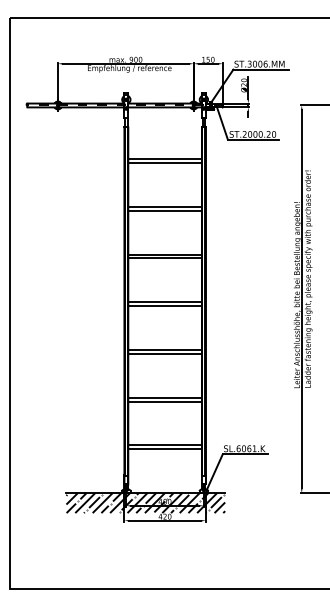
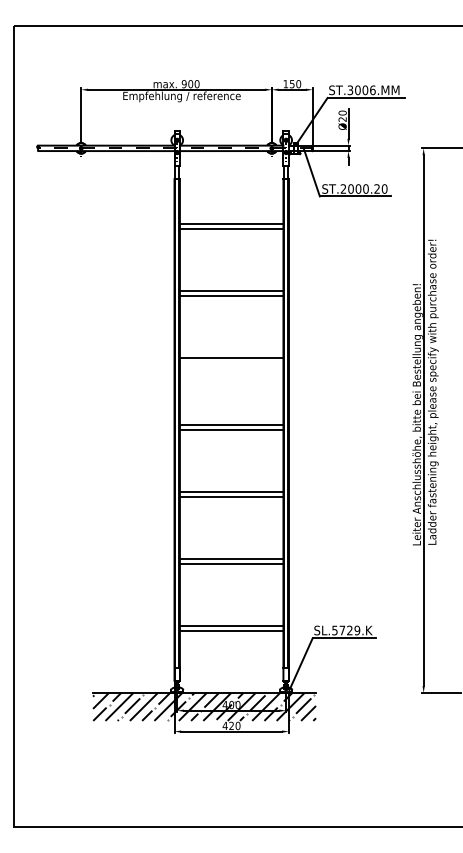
line: (165, 258) -> (231, 363), removed
text: (246, 448) -> (346, 630), SL.6061.K -> SL.5729.K

